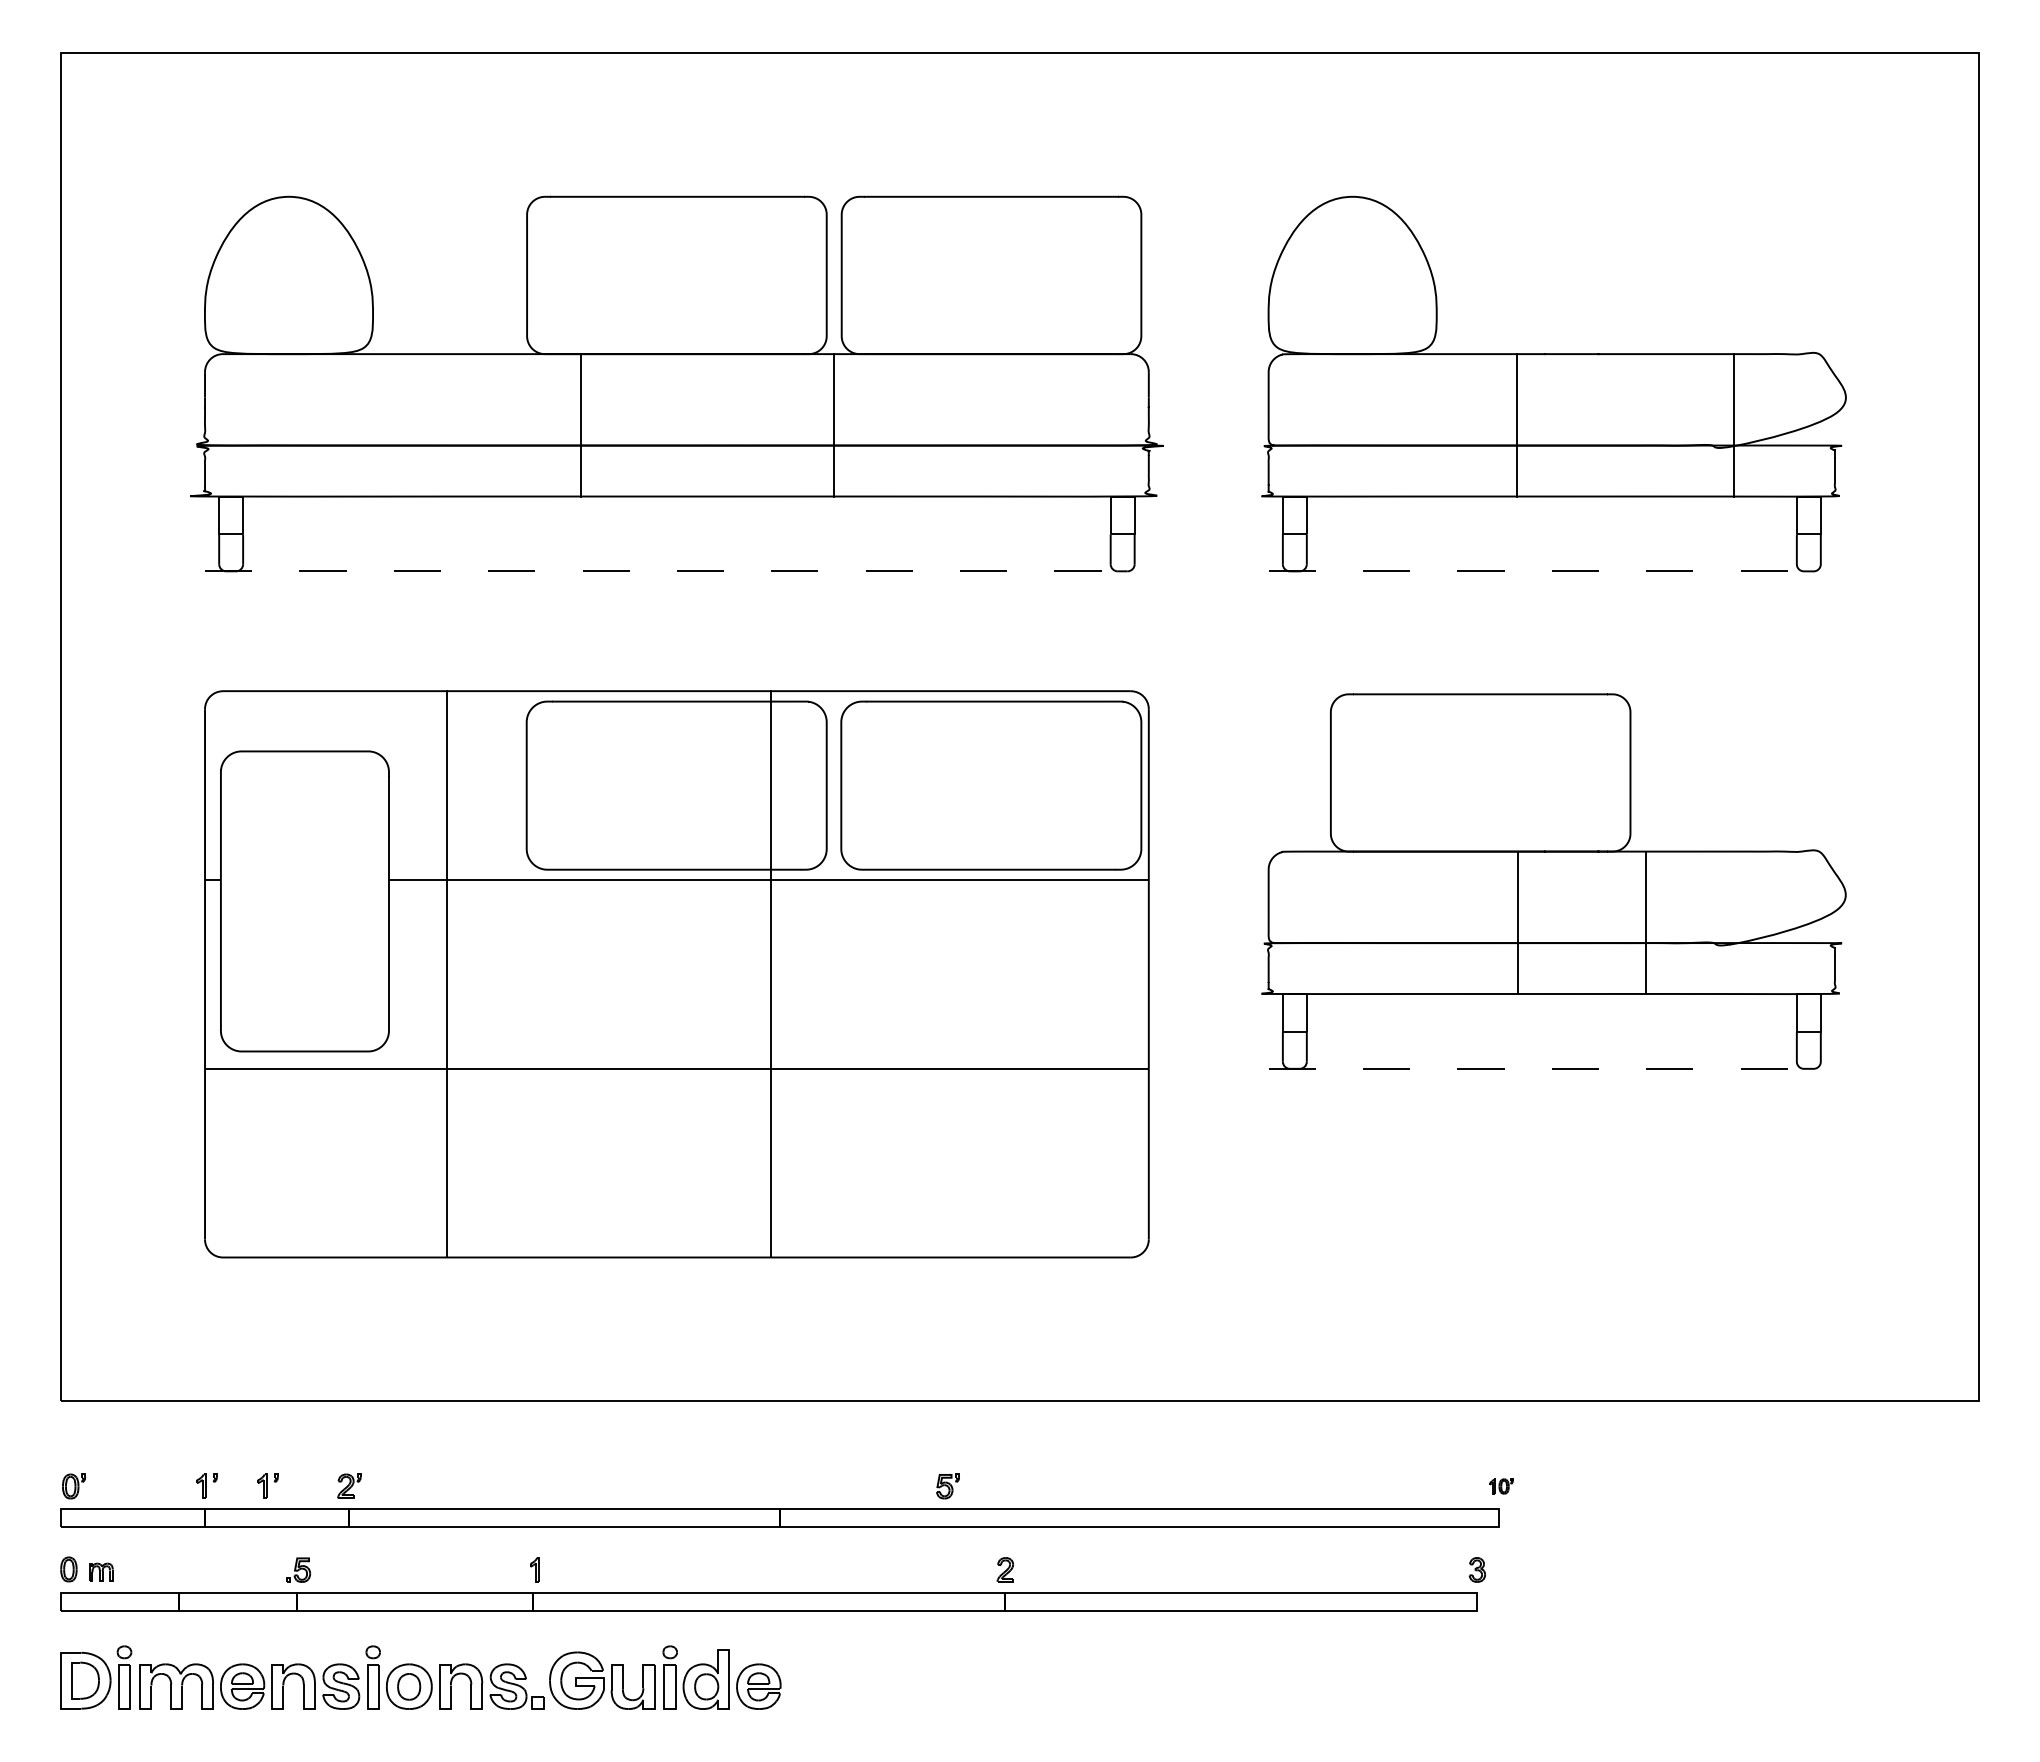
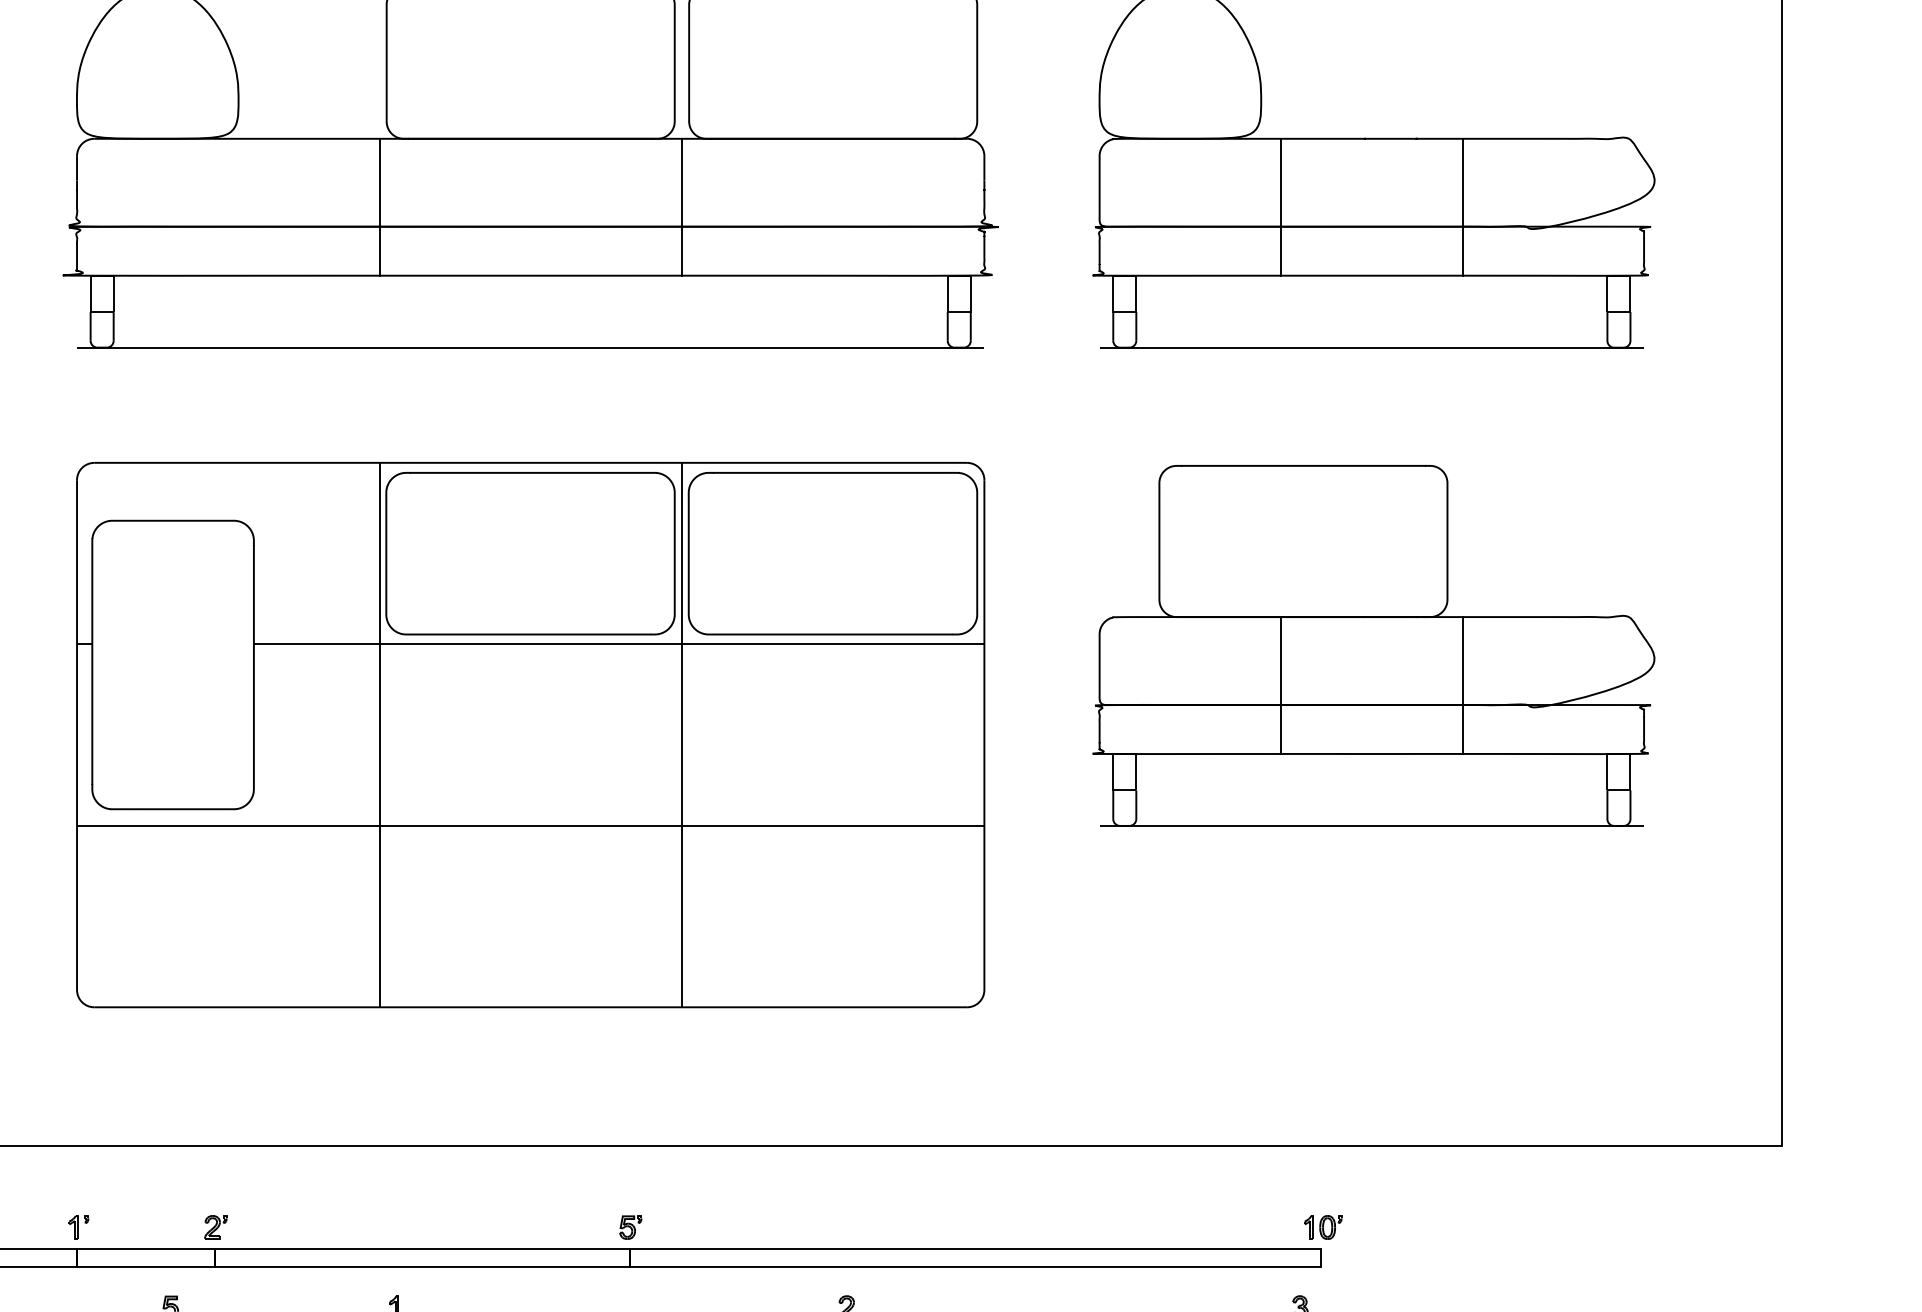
line: (580, 425) -> (379, 207), moved
line: (1517, 425) -> (1281, 207), moved
line: (1734, 425) -> (1462, 207), moved
line: (676, 571) -> (530, 347), dashed -> solid
line: (1552, 571) -> (1372, 347), dashed -> solid
line: (1518, 922) -> (1281, 685), moved
line: (446, 974) -> (379, 735), moved
line: (771, 974) -> (682, 735), moved
line: (1552, 1068) -> (1372, 825), dashed -> solid
part: (267, 1485) -> (137, 1226), removed
part: (947, 1486) -> (630, 1227), moved
part: (1501, 1486) -> (1323, 1227), size x1.67

